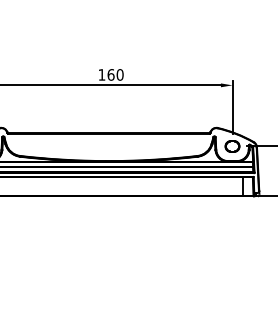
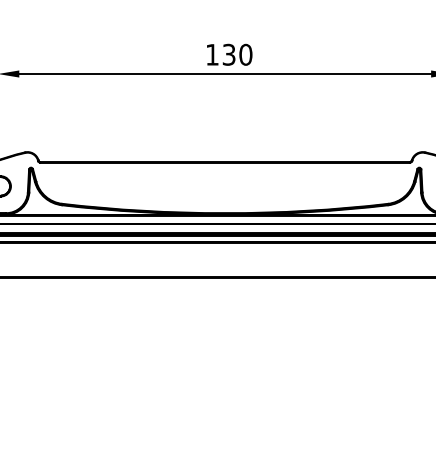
text: (110, 74) -> (228, 54), 160 -> 130

